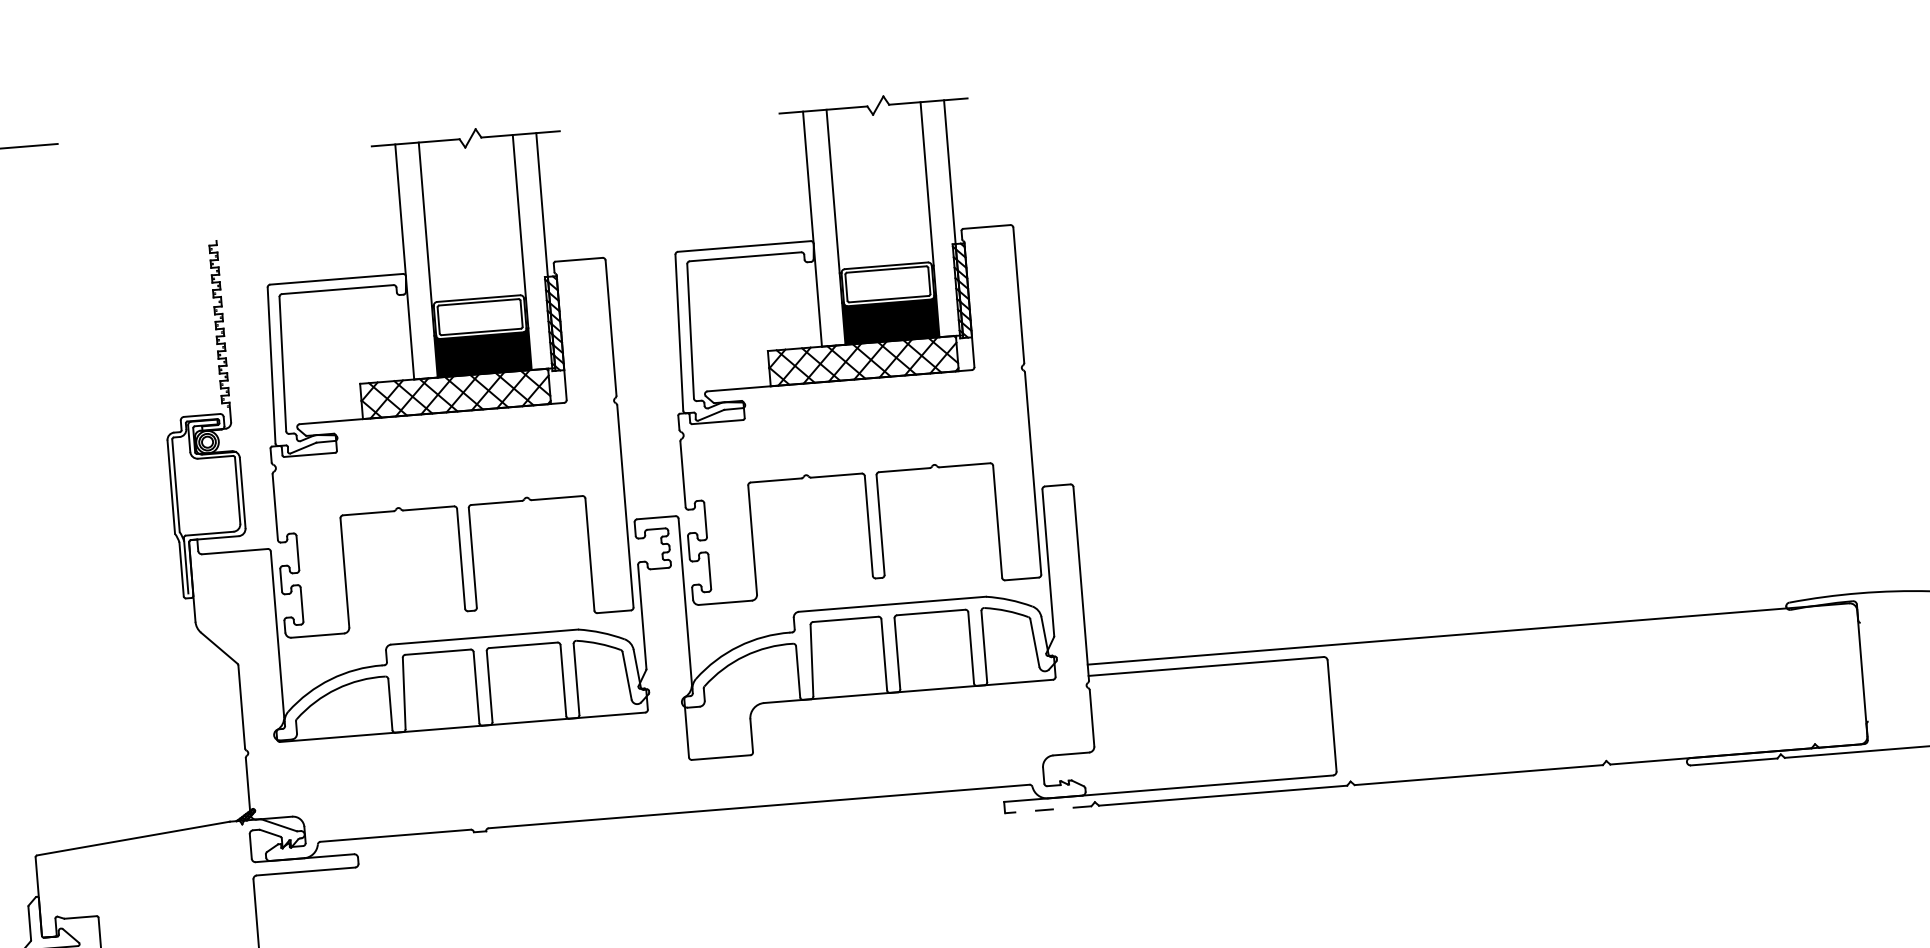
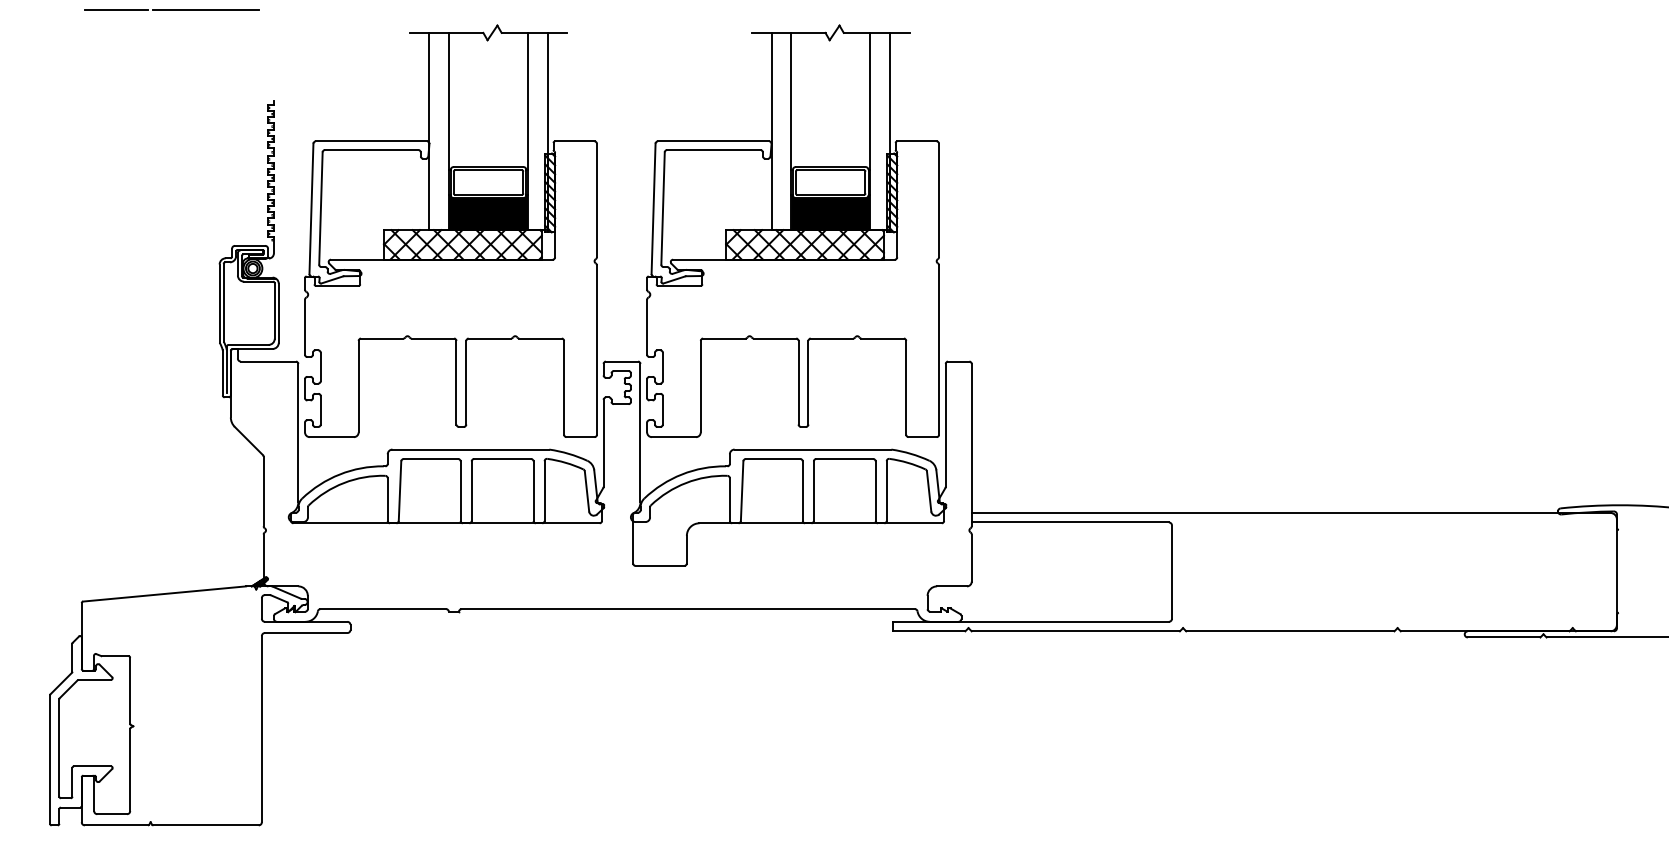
line: (126, 138) -> (205, 9), added
line: (1047, 810) -> (928, 631), dashed -> solid

